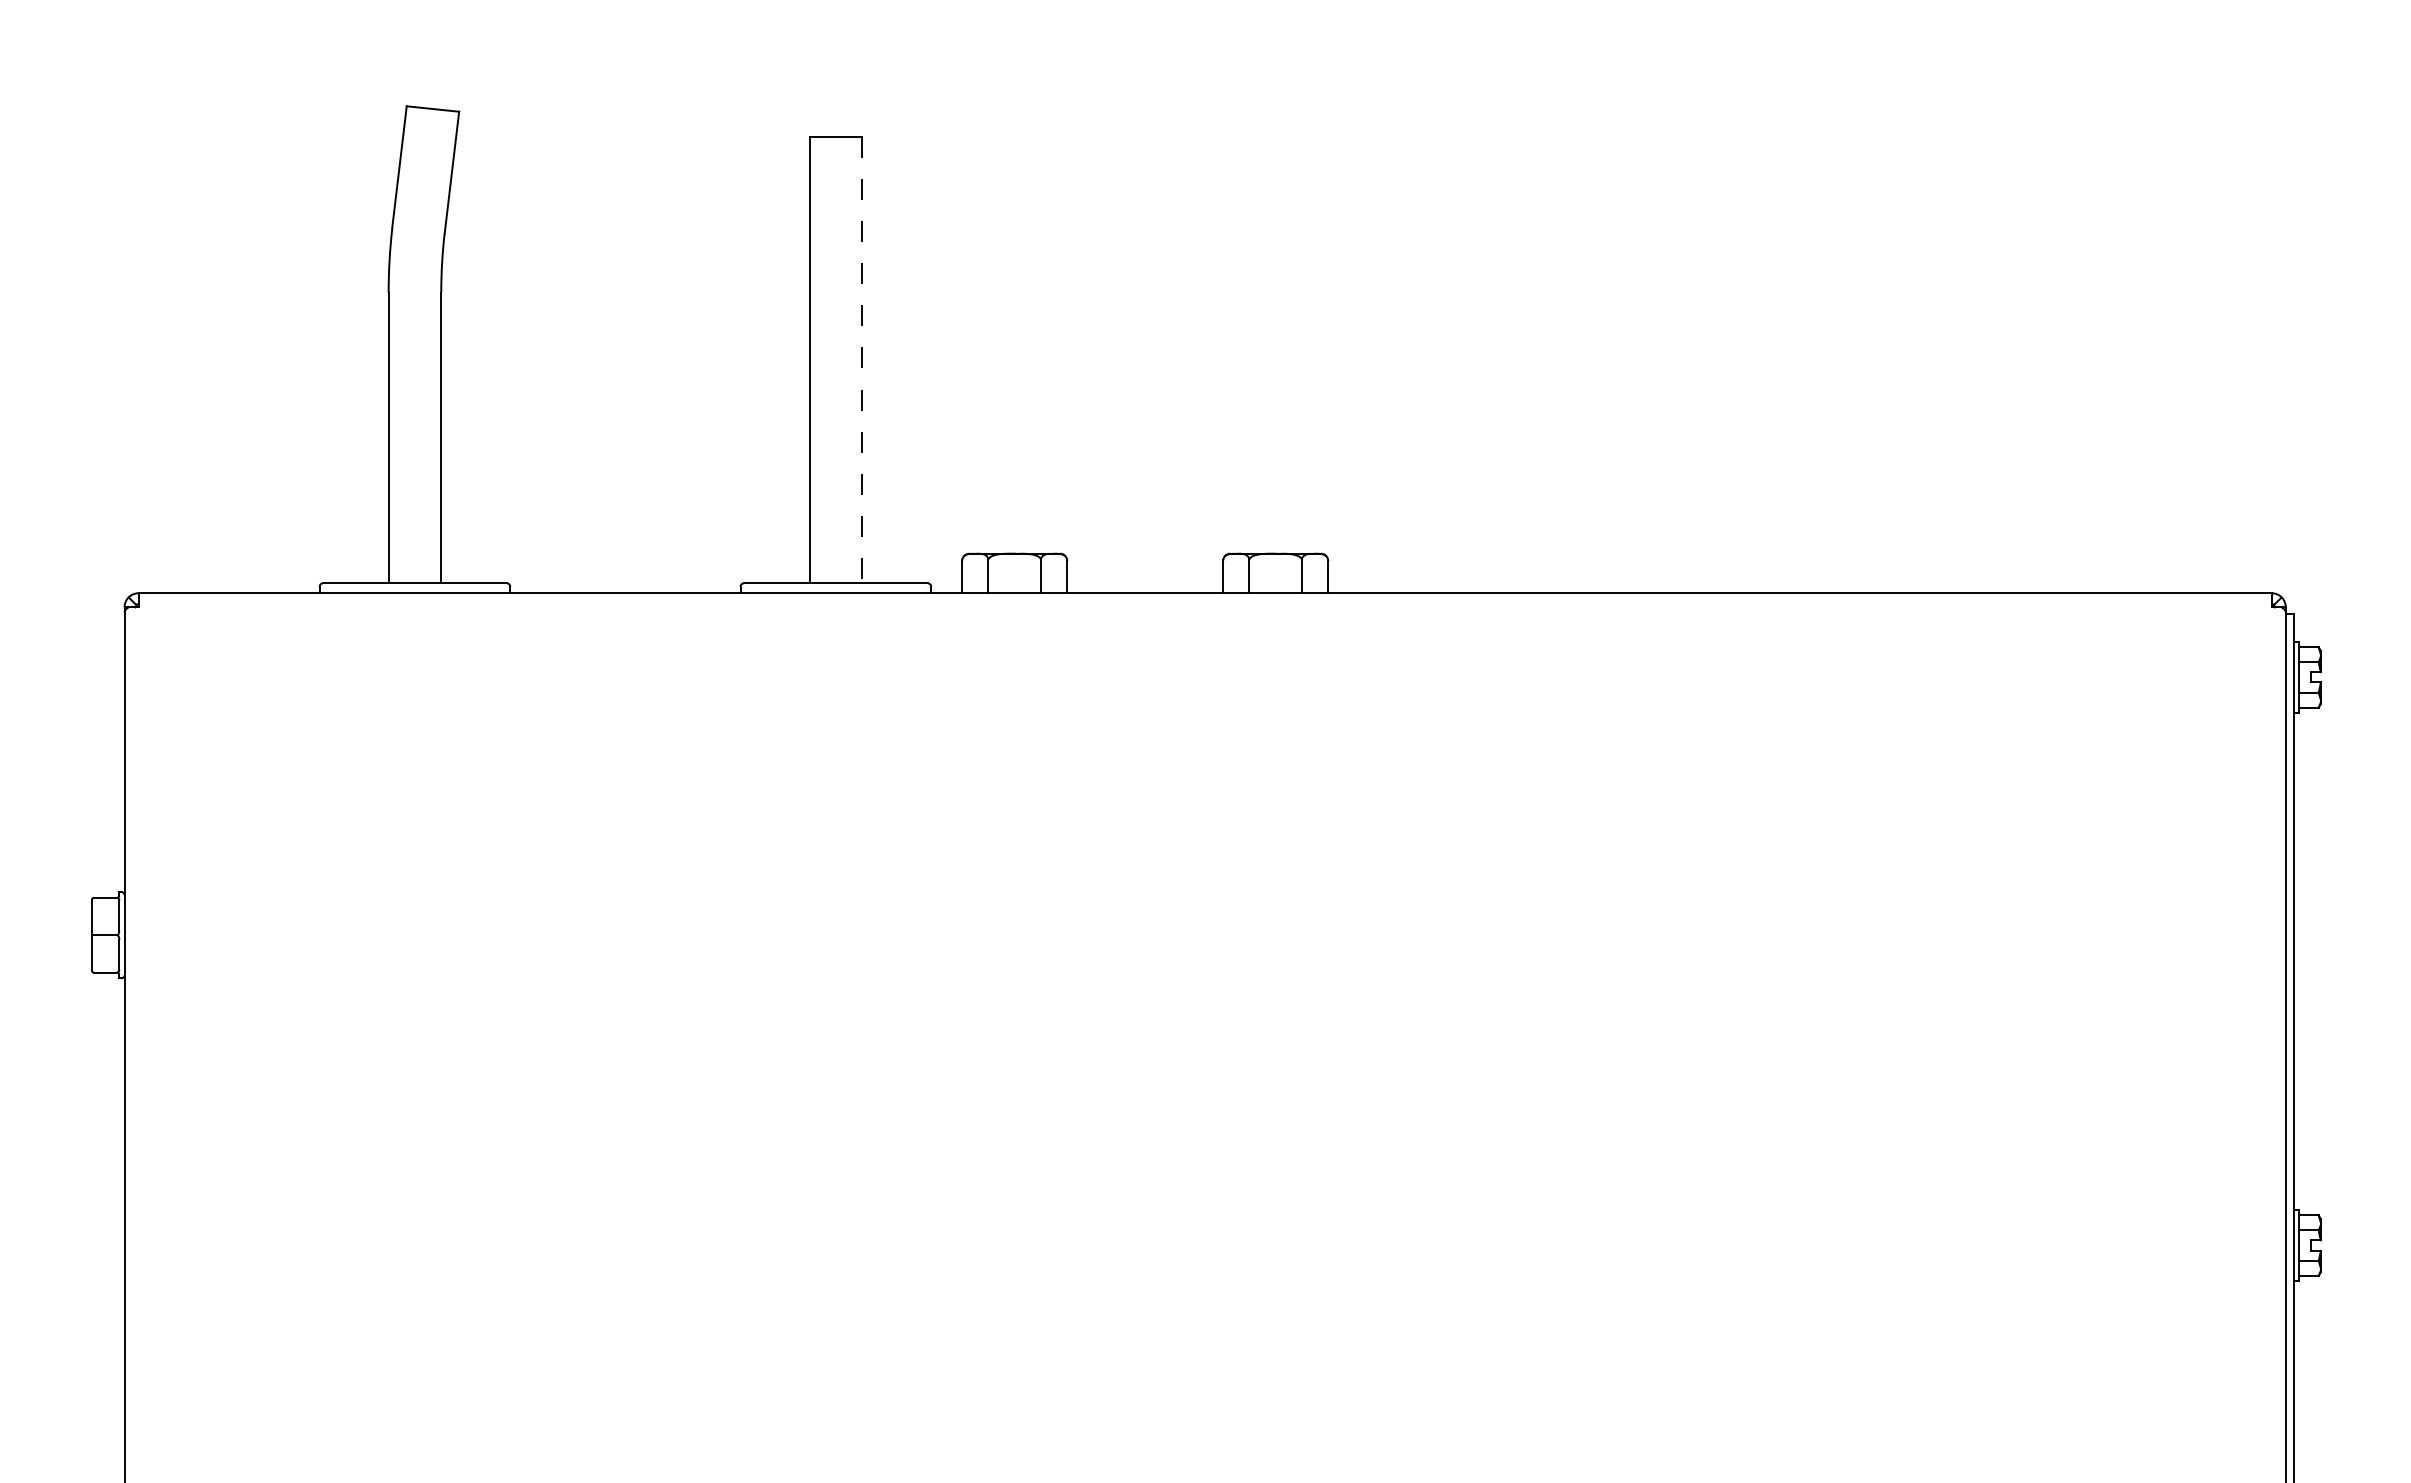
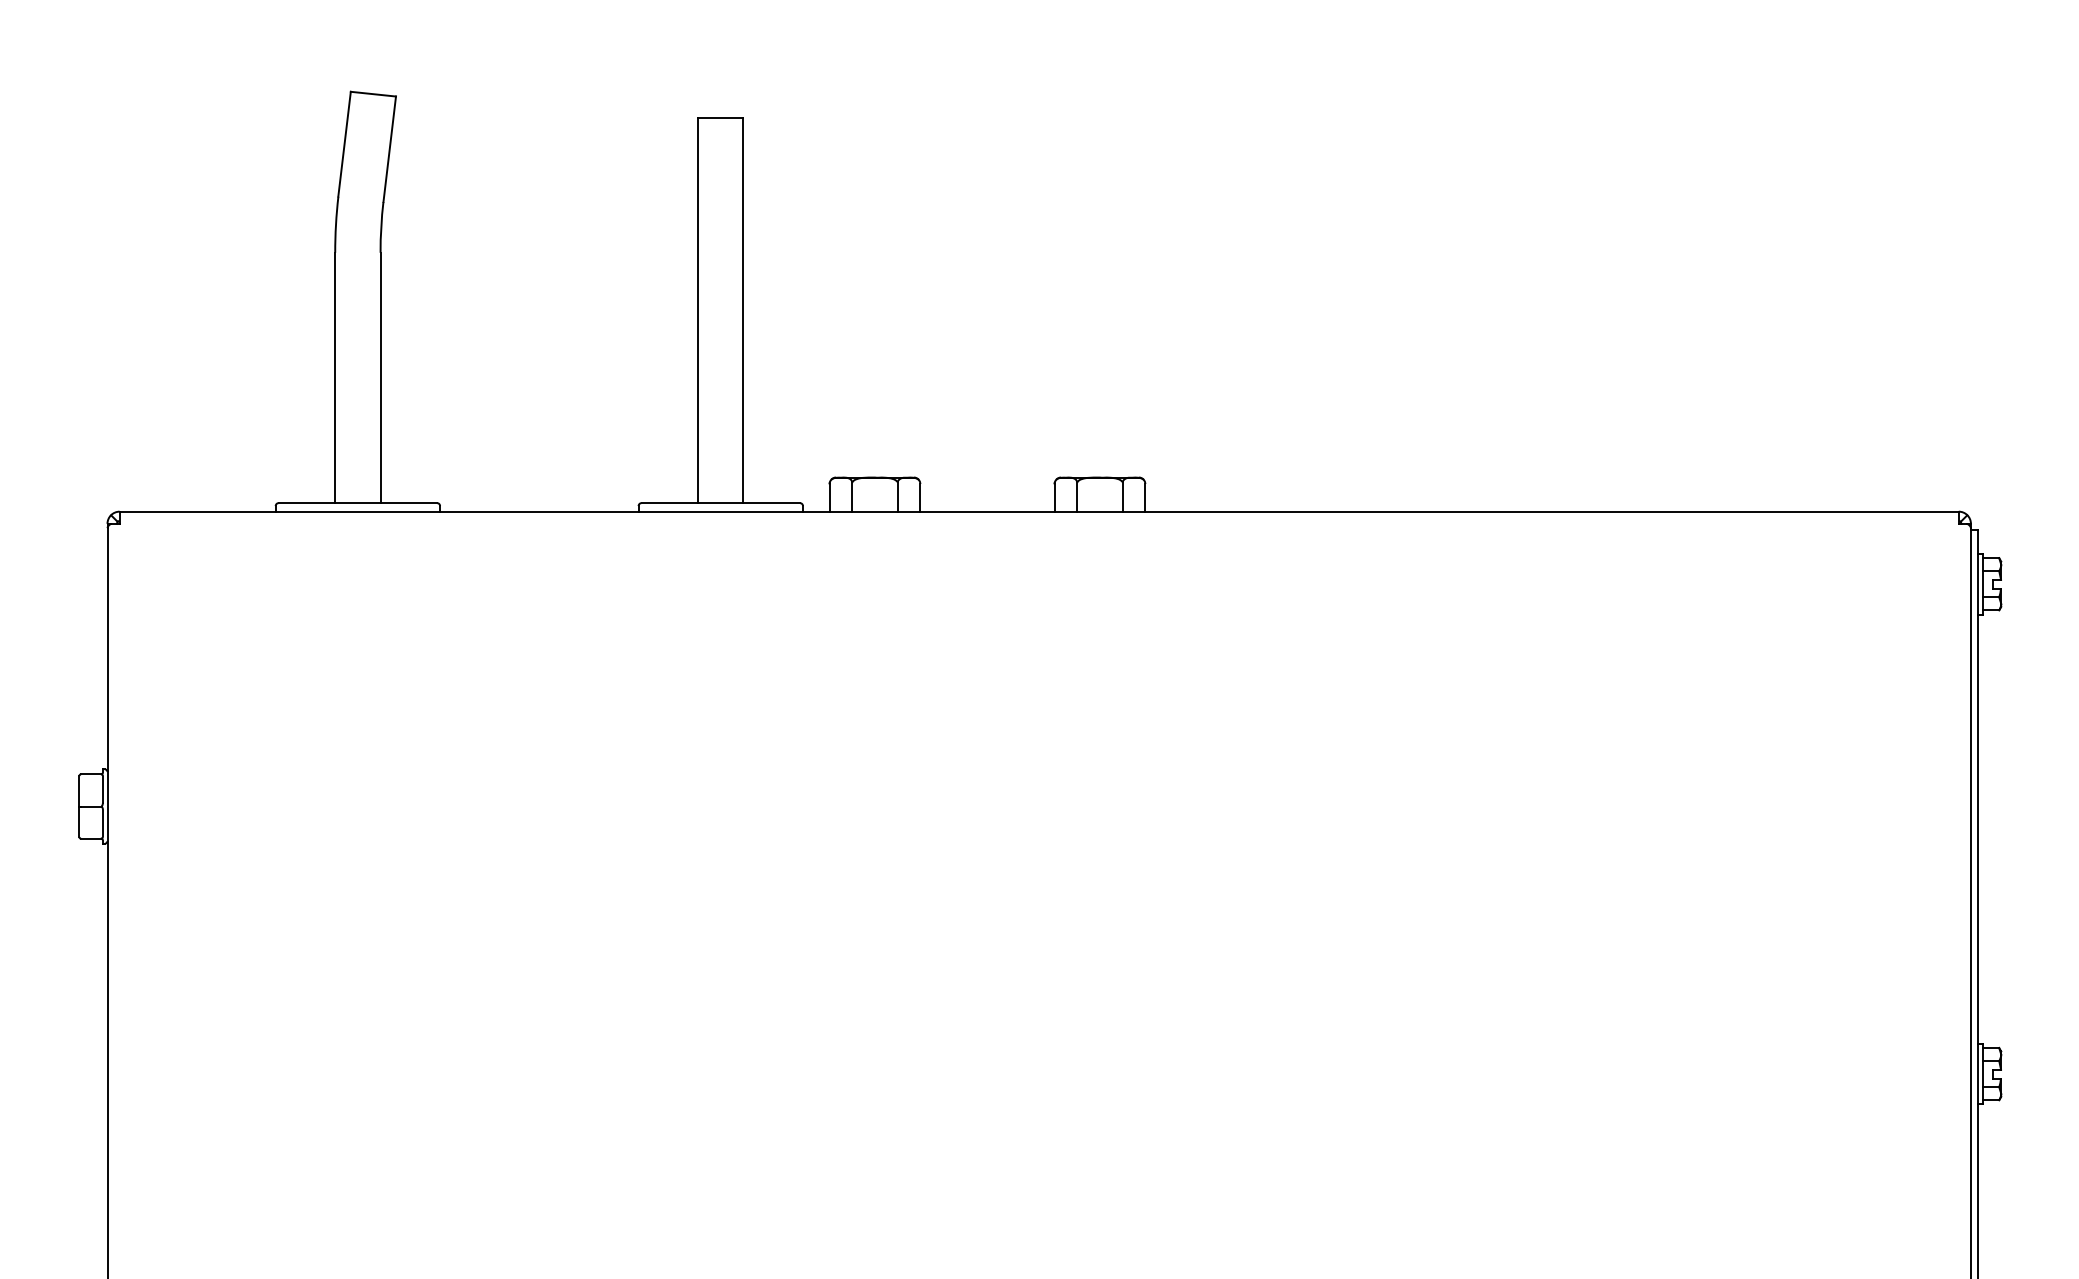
line: (862, 360) -> (743, 311), dashed -> solid

